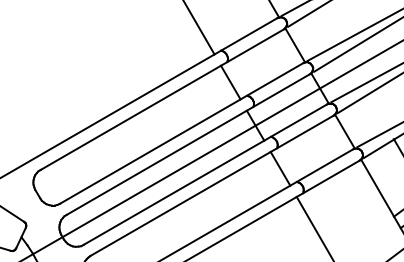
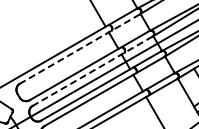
line: (161, 100) -> (79, 49), solid -> dashed
line: (187, 145) -> (92, 71), solid -> dashed

